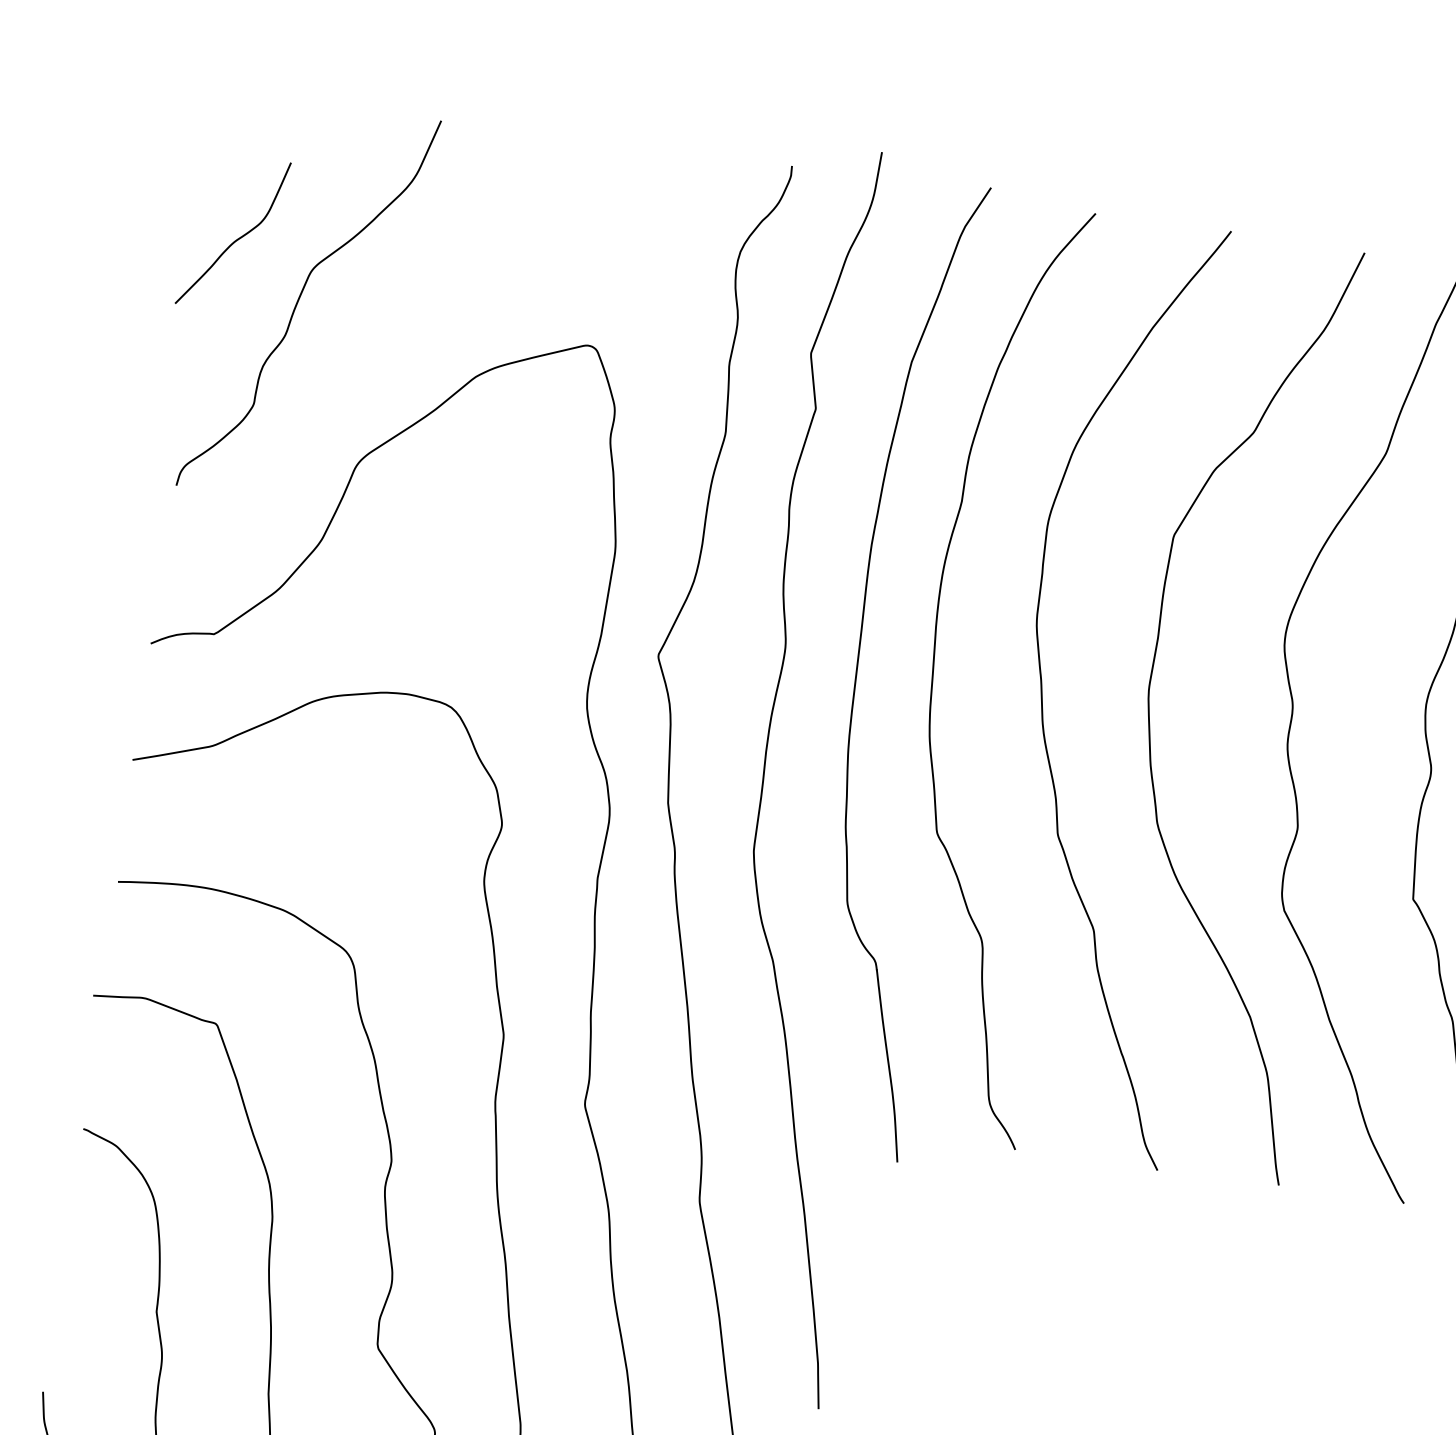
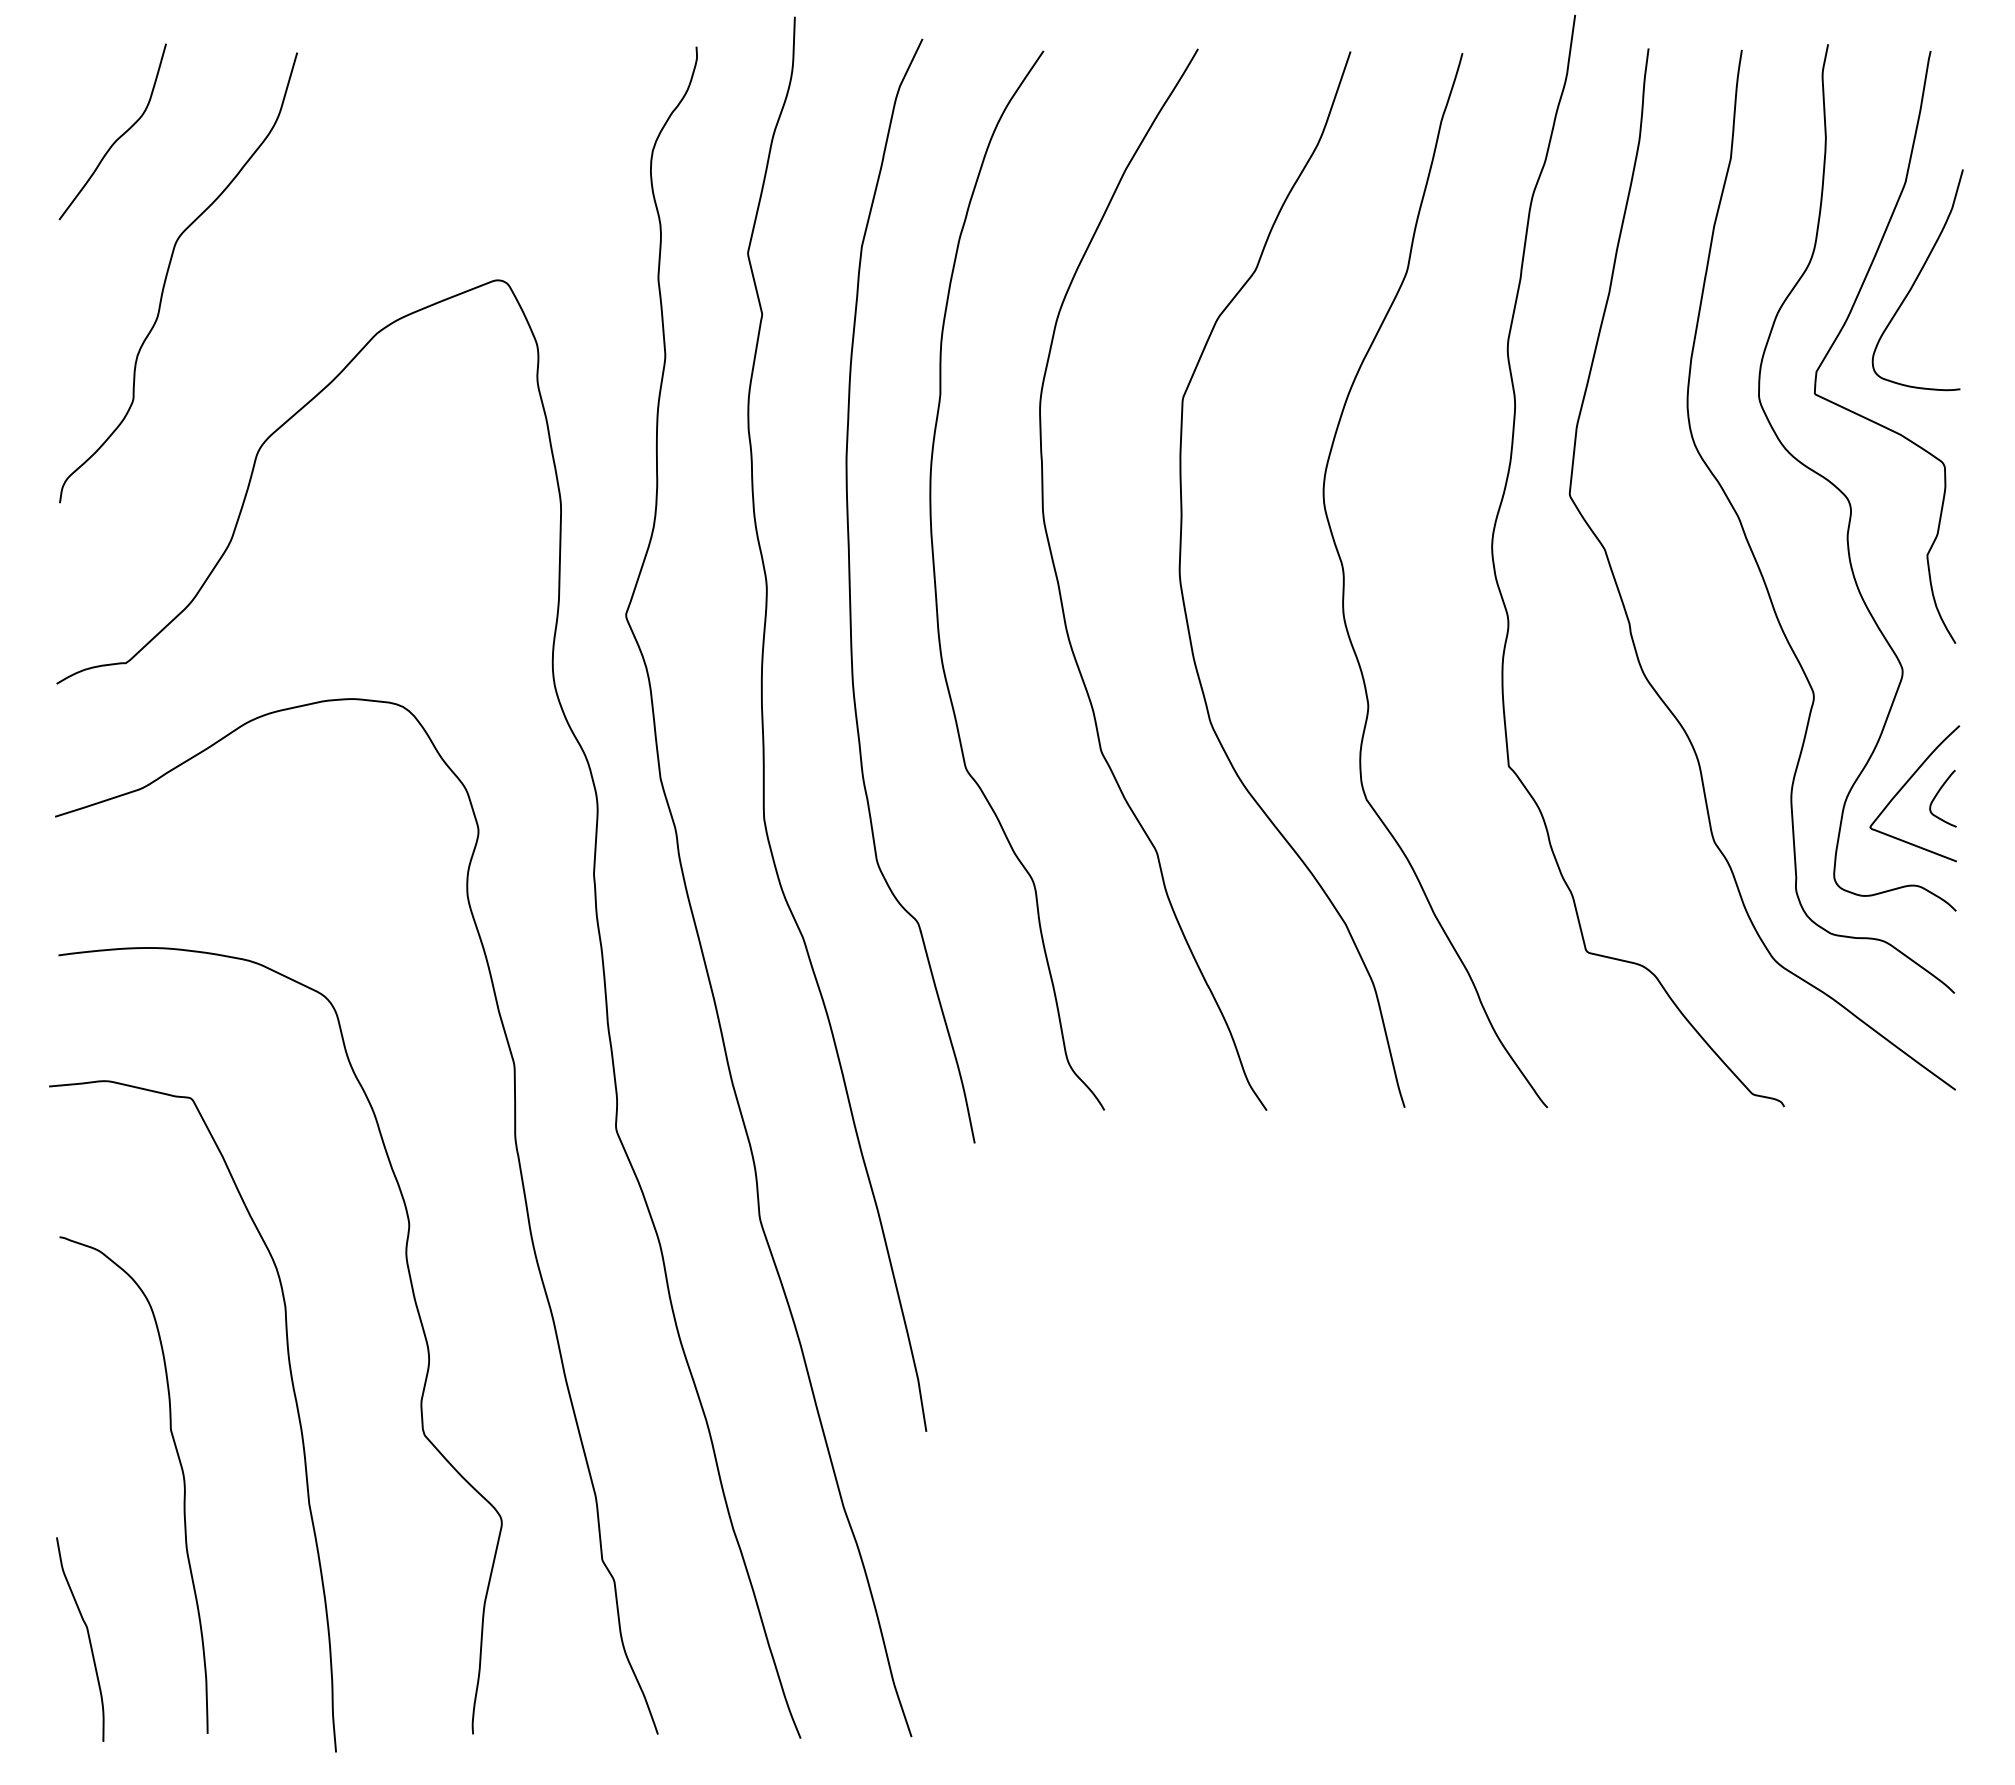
curve: (237, 238) -> (118, 137), moved

